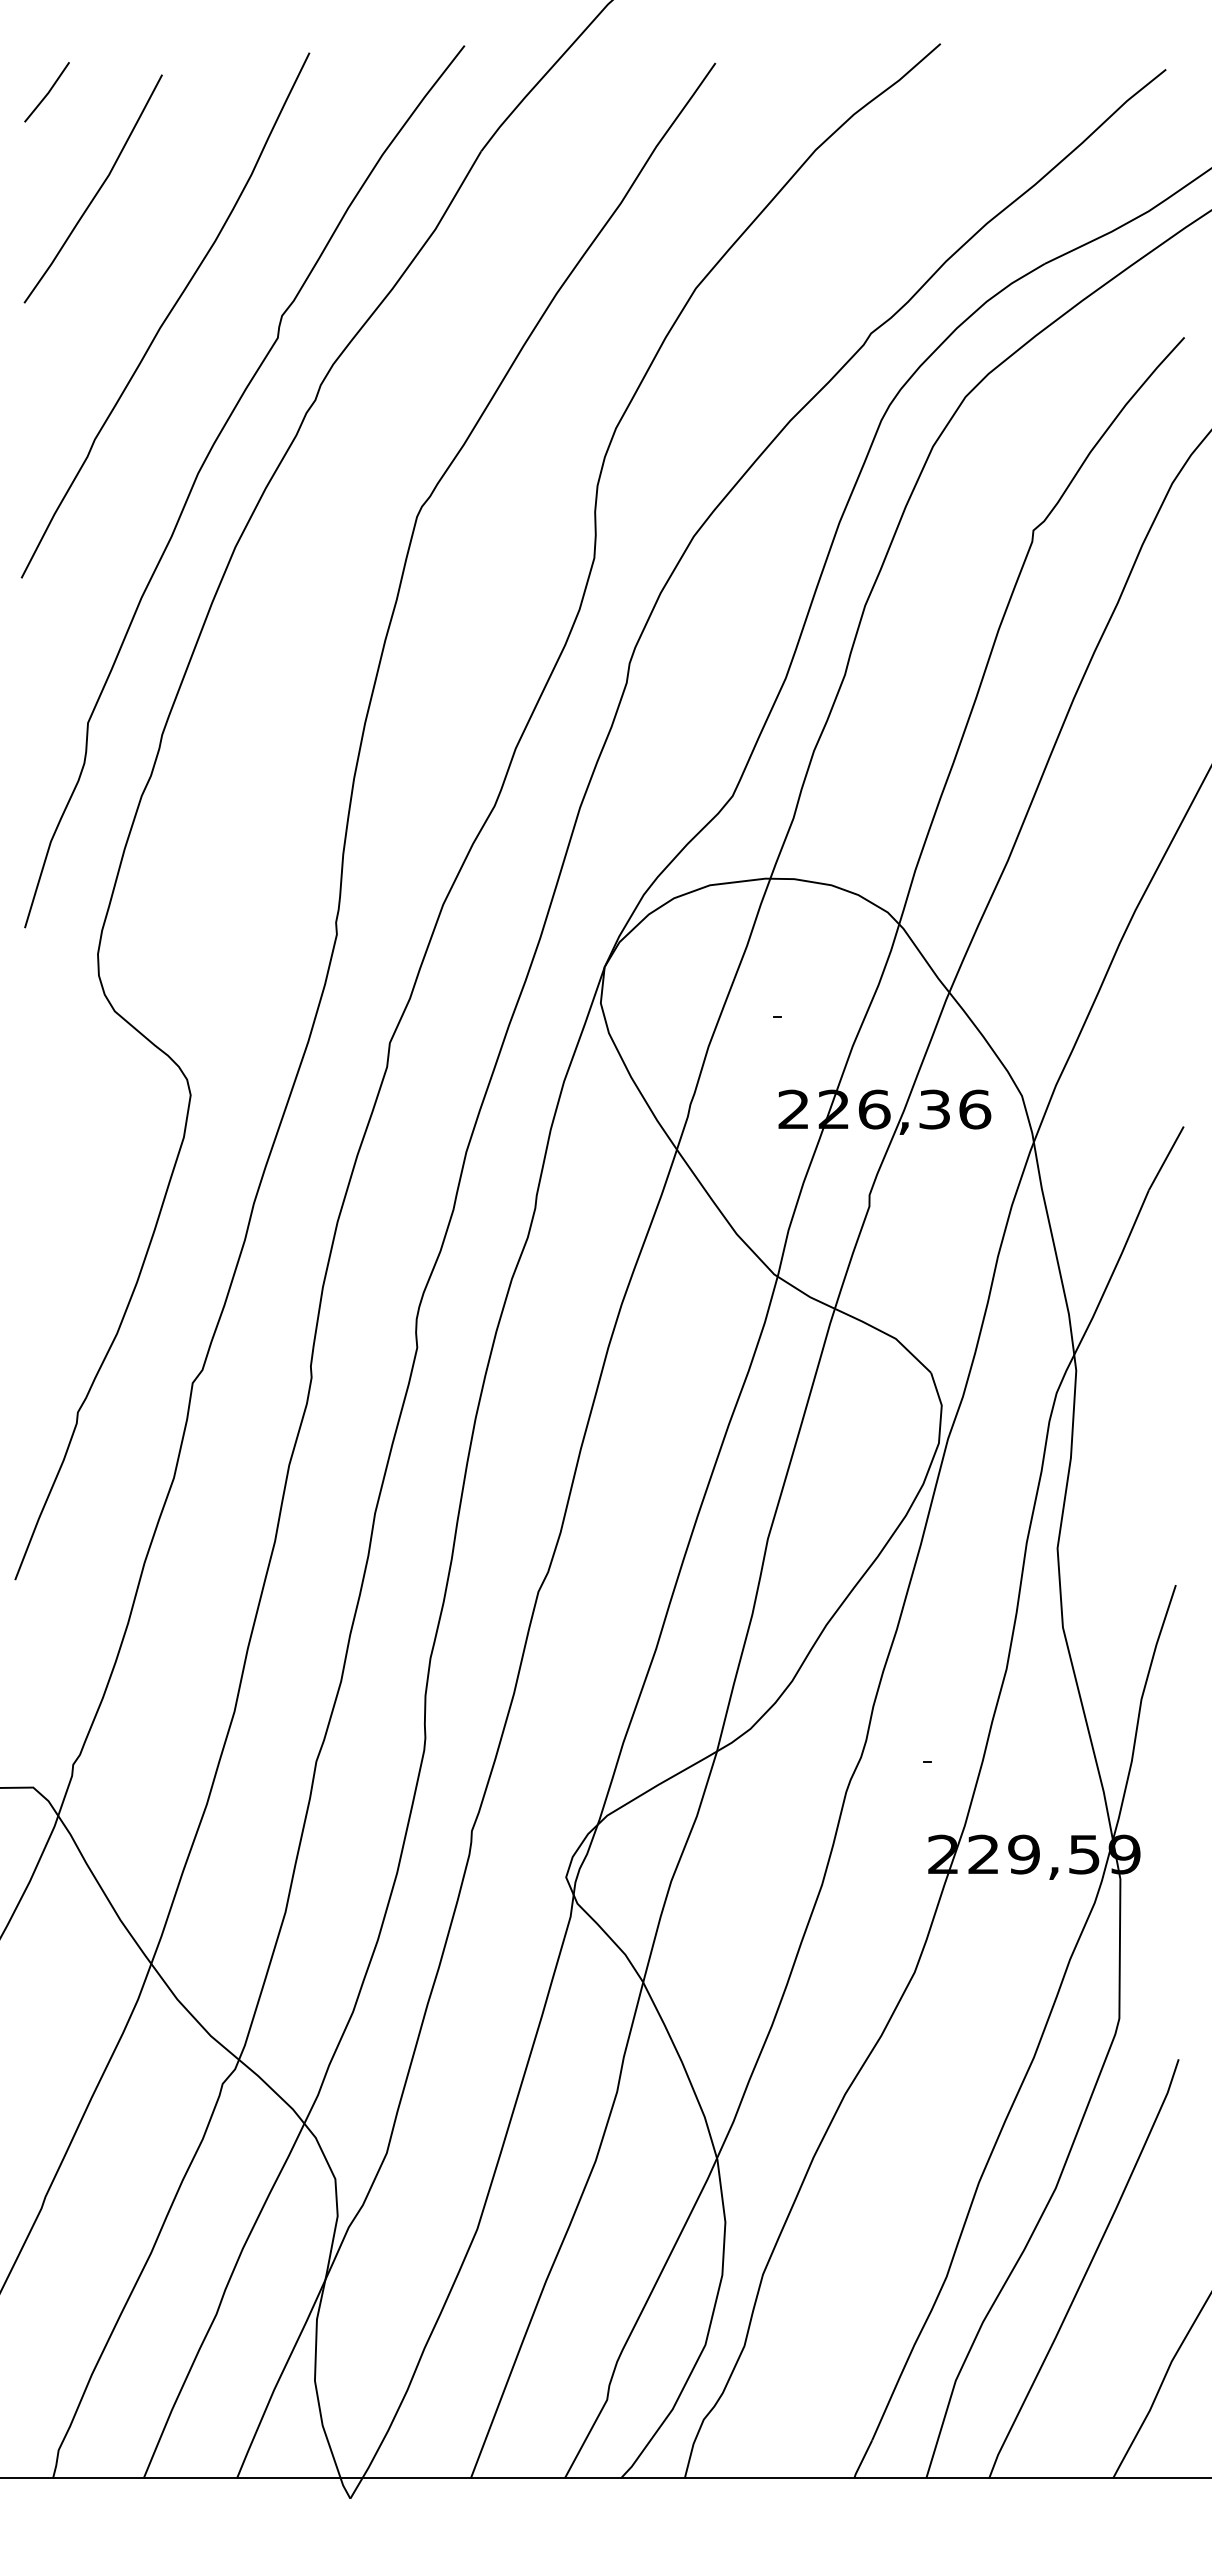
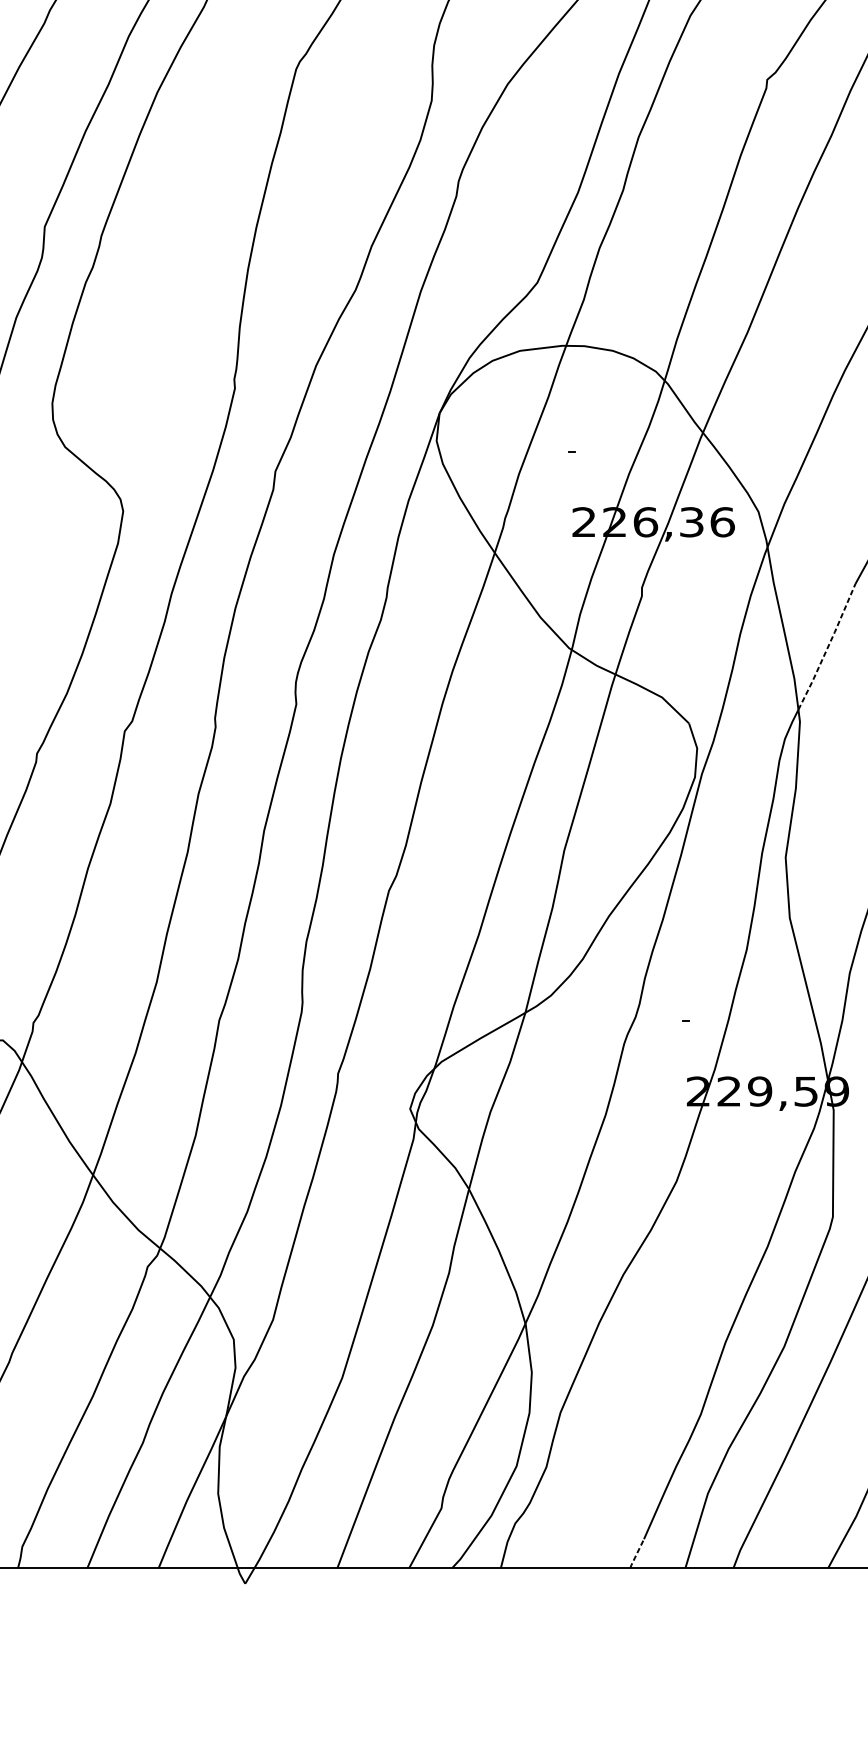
line: (1112, 1273) -> (827, 647), solid -> dashed
line: (862, 2459) -> (636, 1553), solid -> dashed

